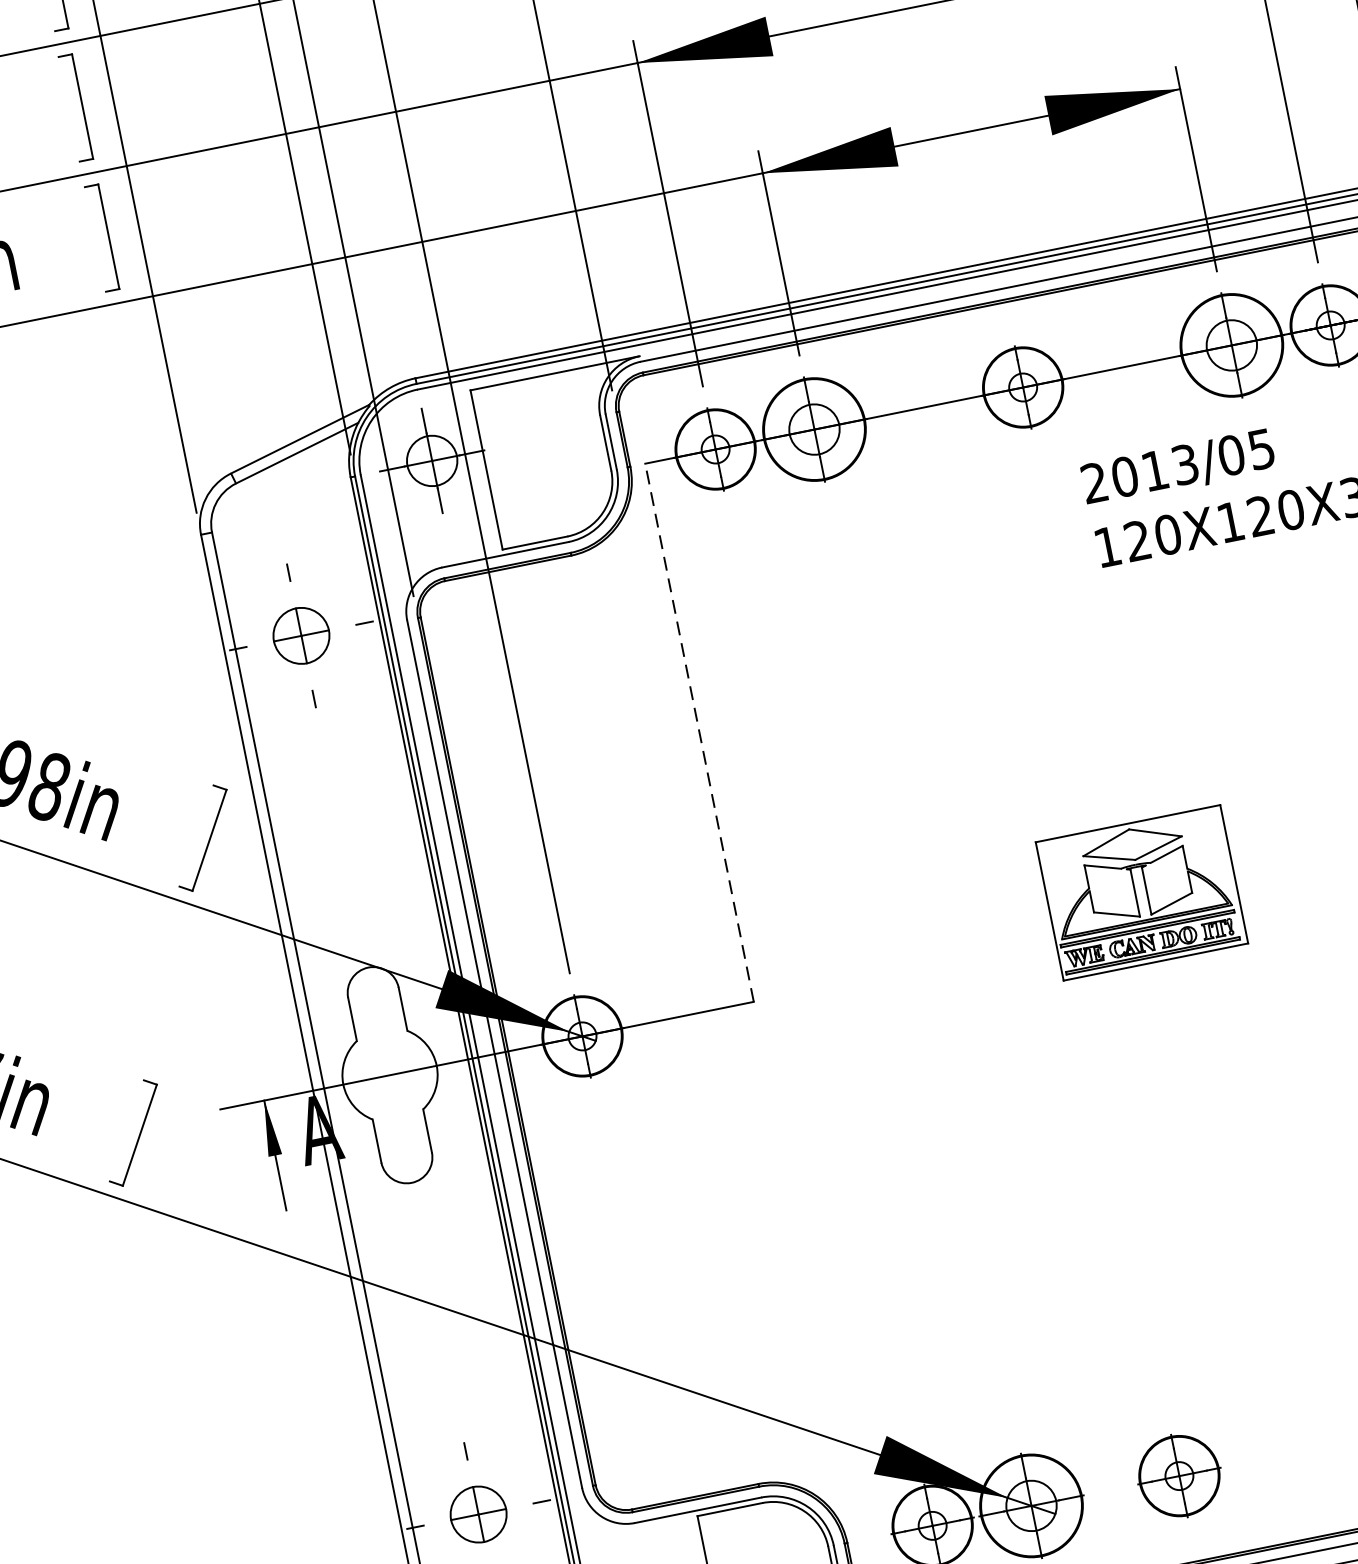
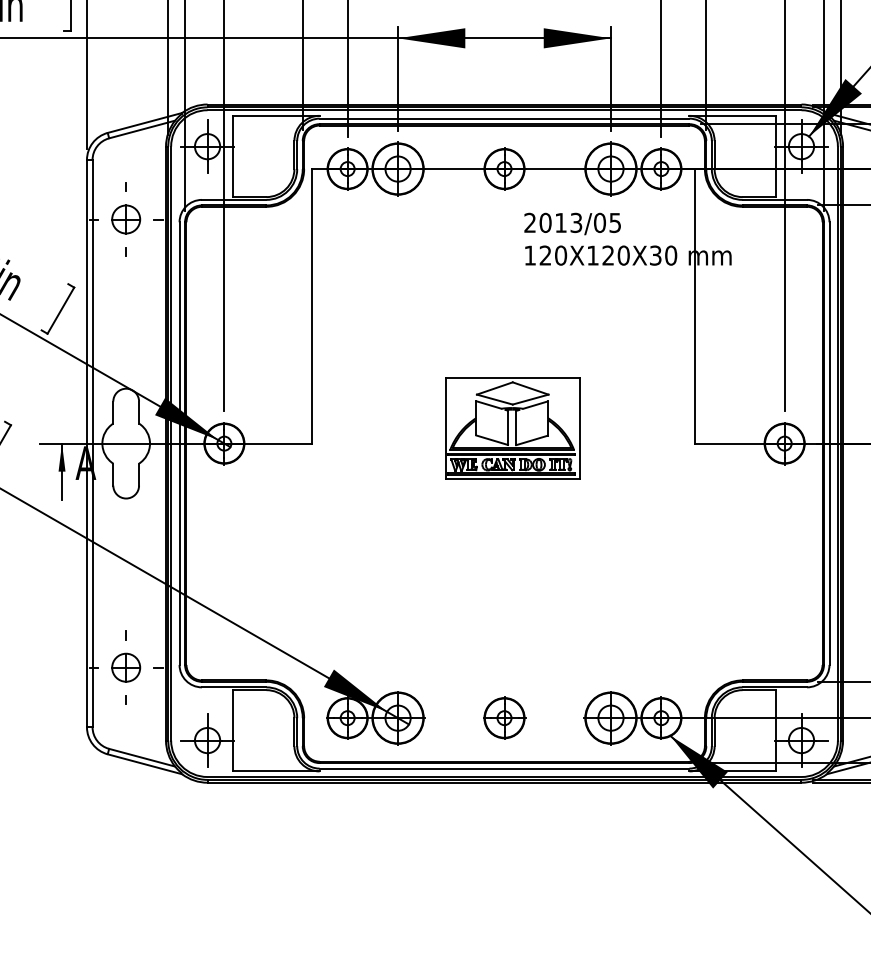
line: (698, 731) -> (311, 305), dashed -> solid
part: (1141, 892) -> (512, 428), size x1.43
part: (1179, 1474) -> (504, 717), moved

